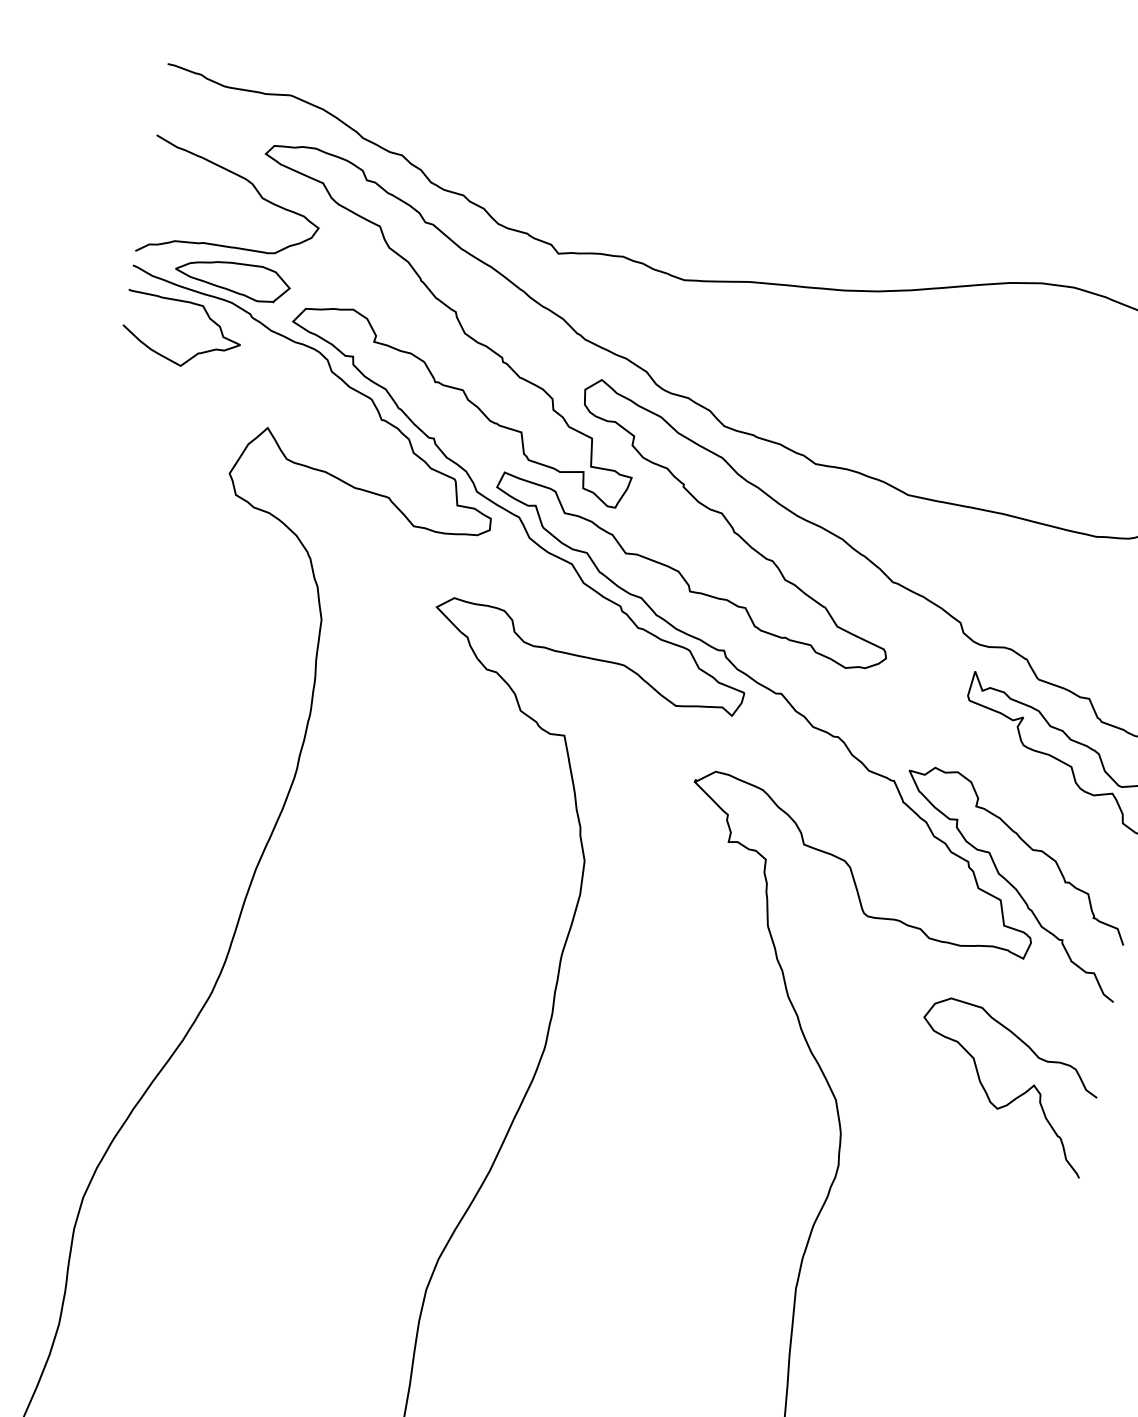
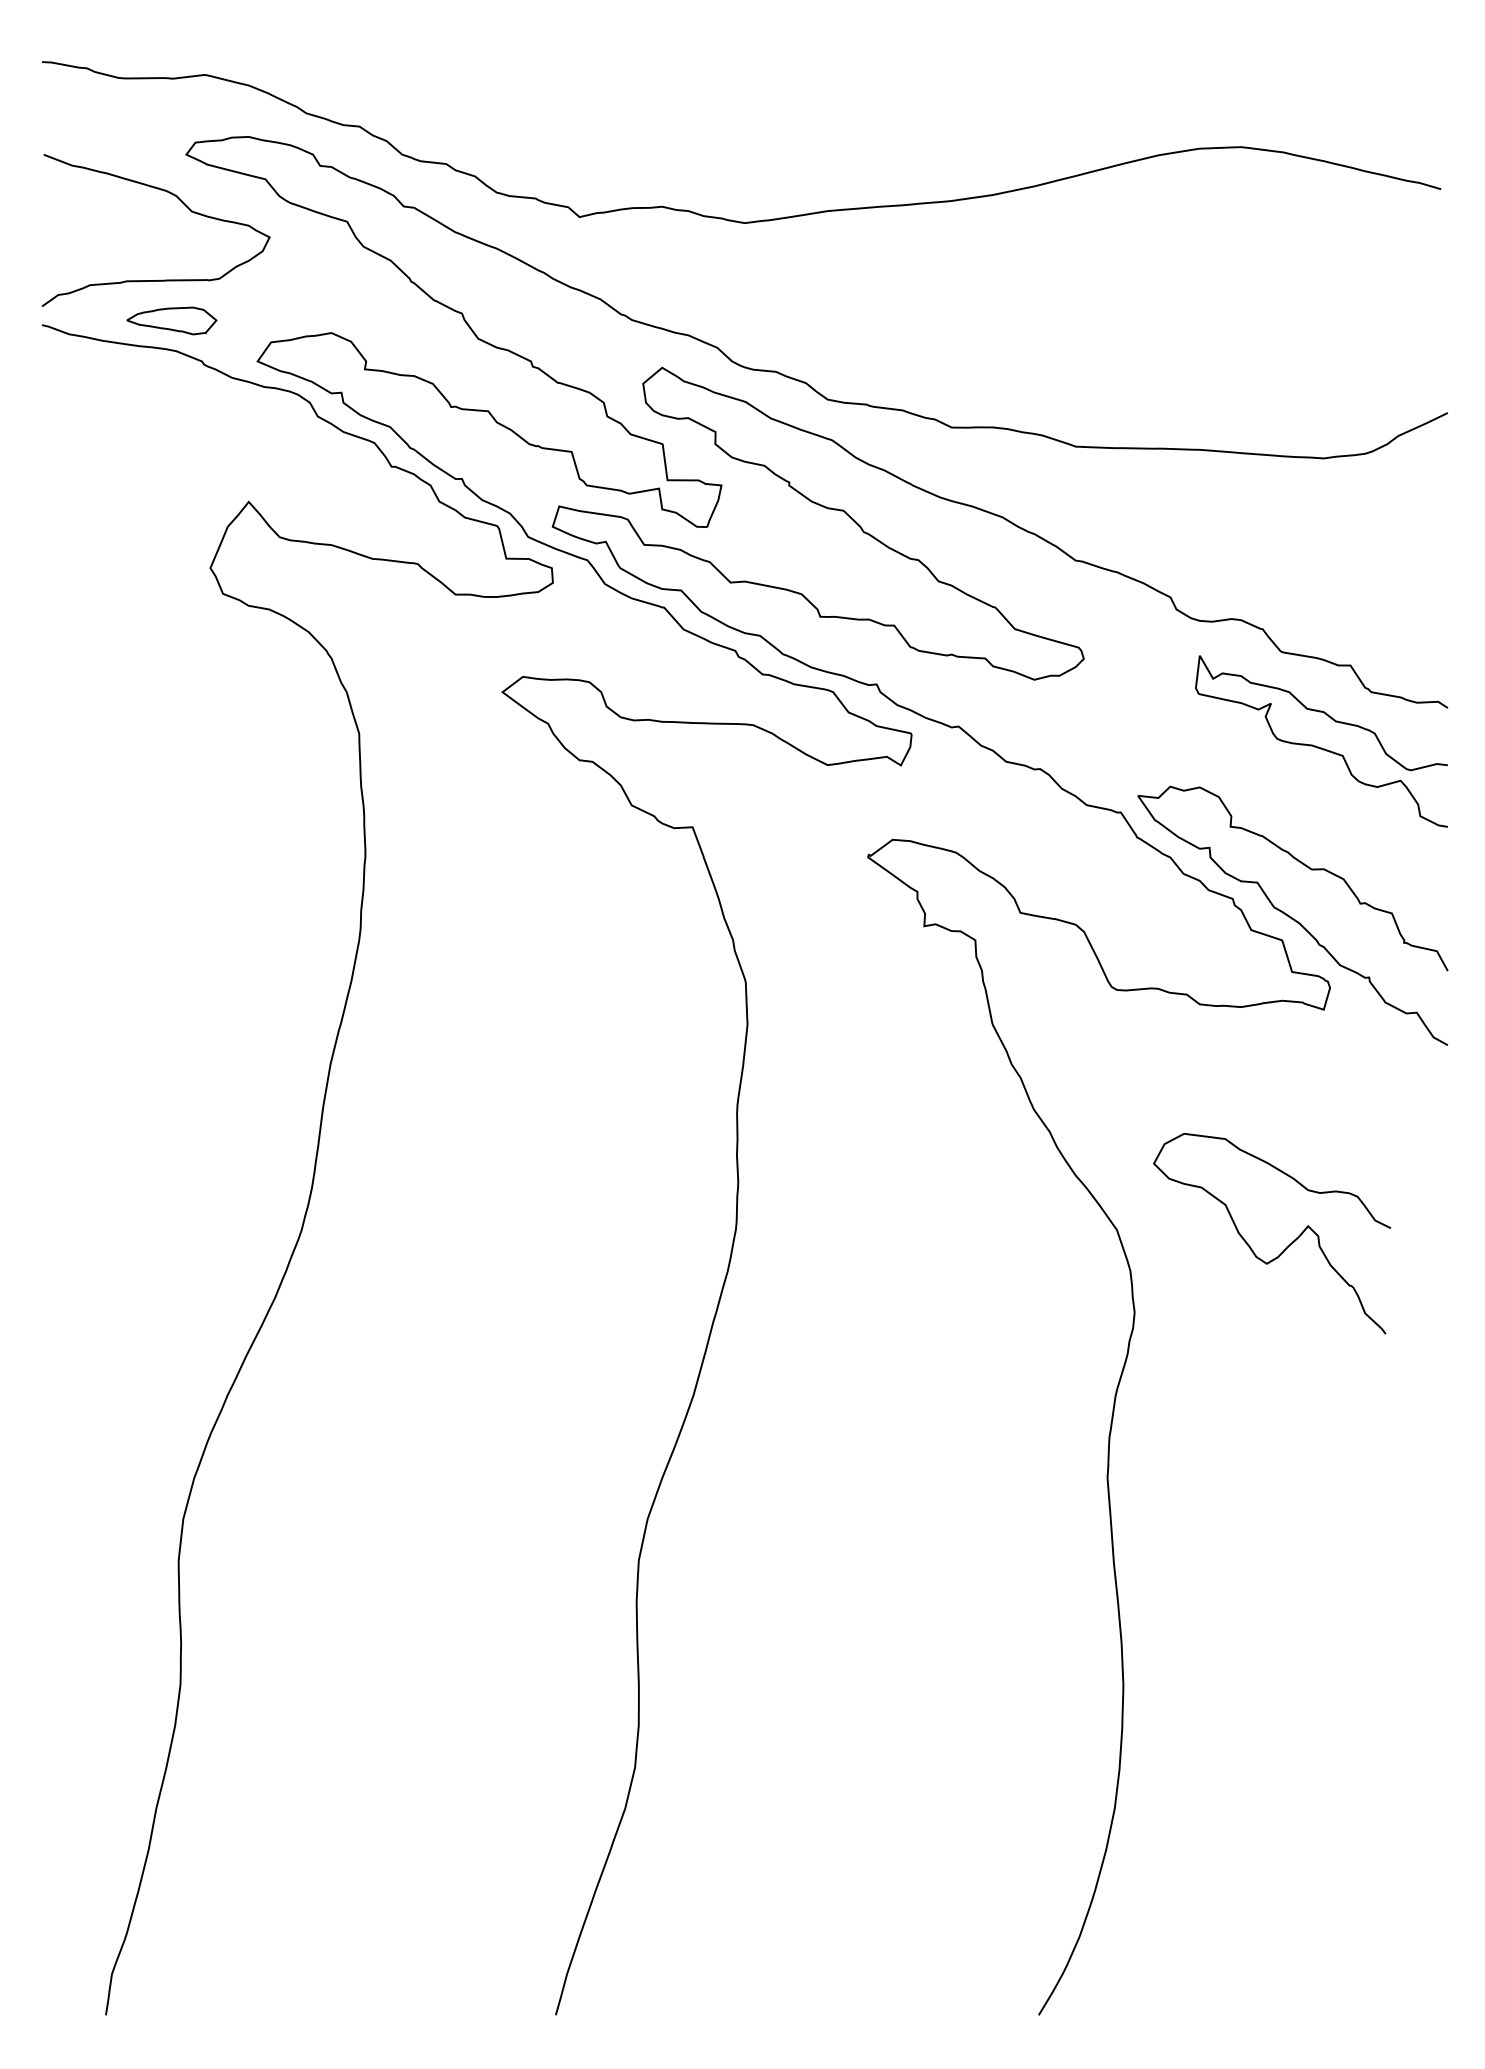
part: (232, 278) -> (171, 320), size x0.6
curve: (197, 353) -> (143, 422), removed
curve: (1014, 1098) -> (1286, 1247), moved

